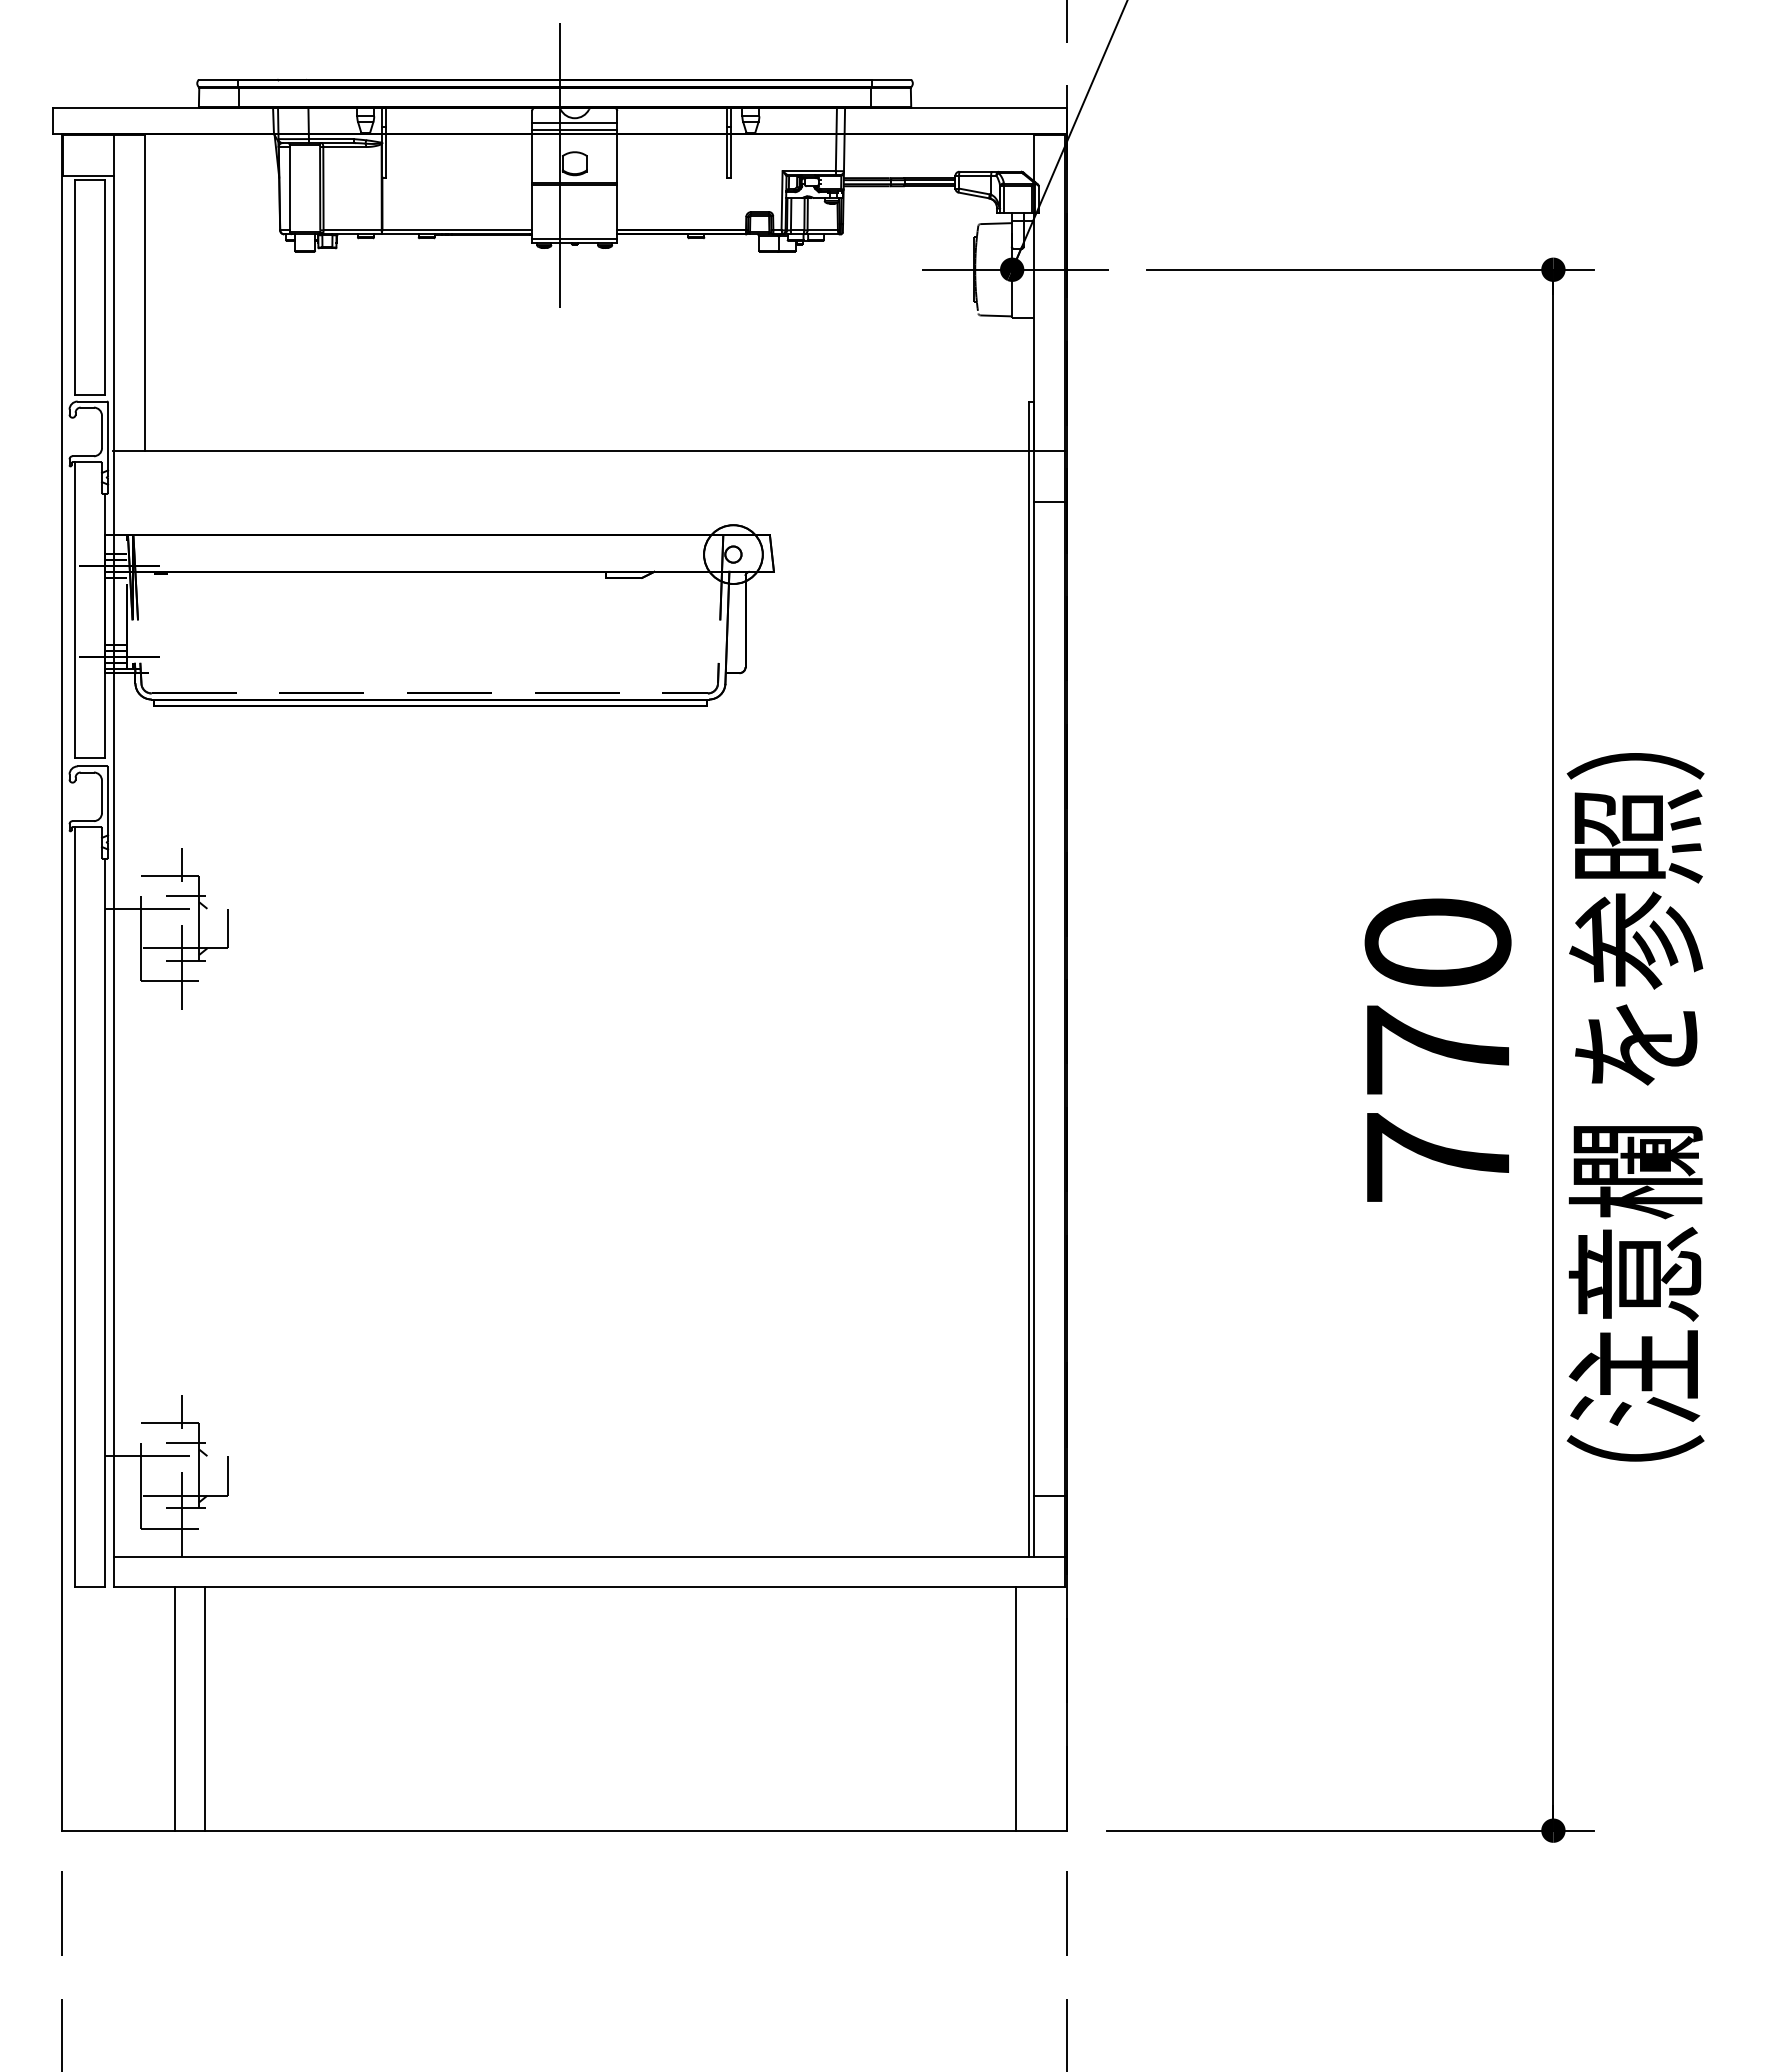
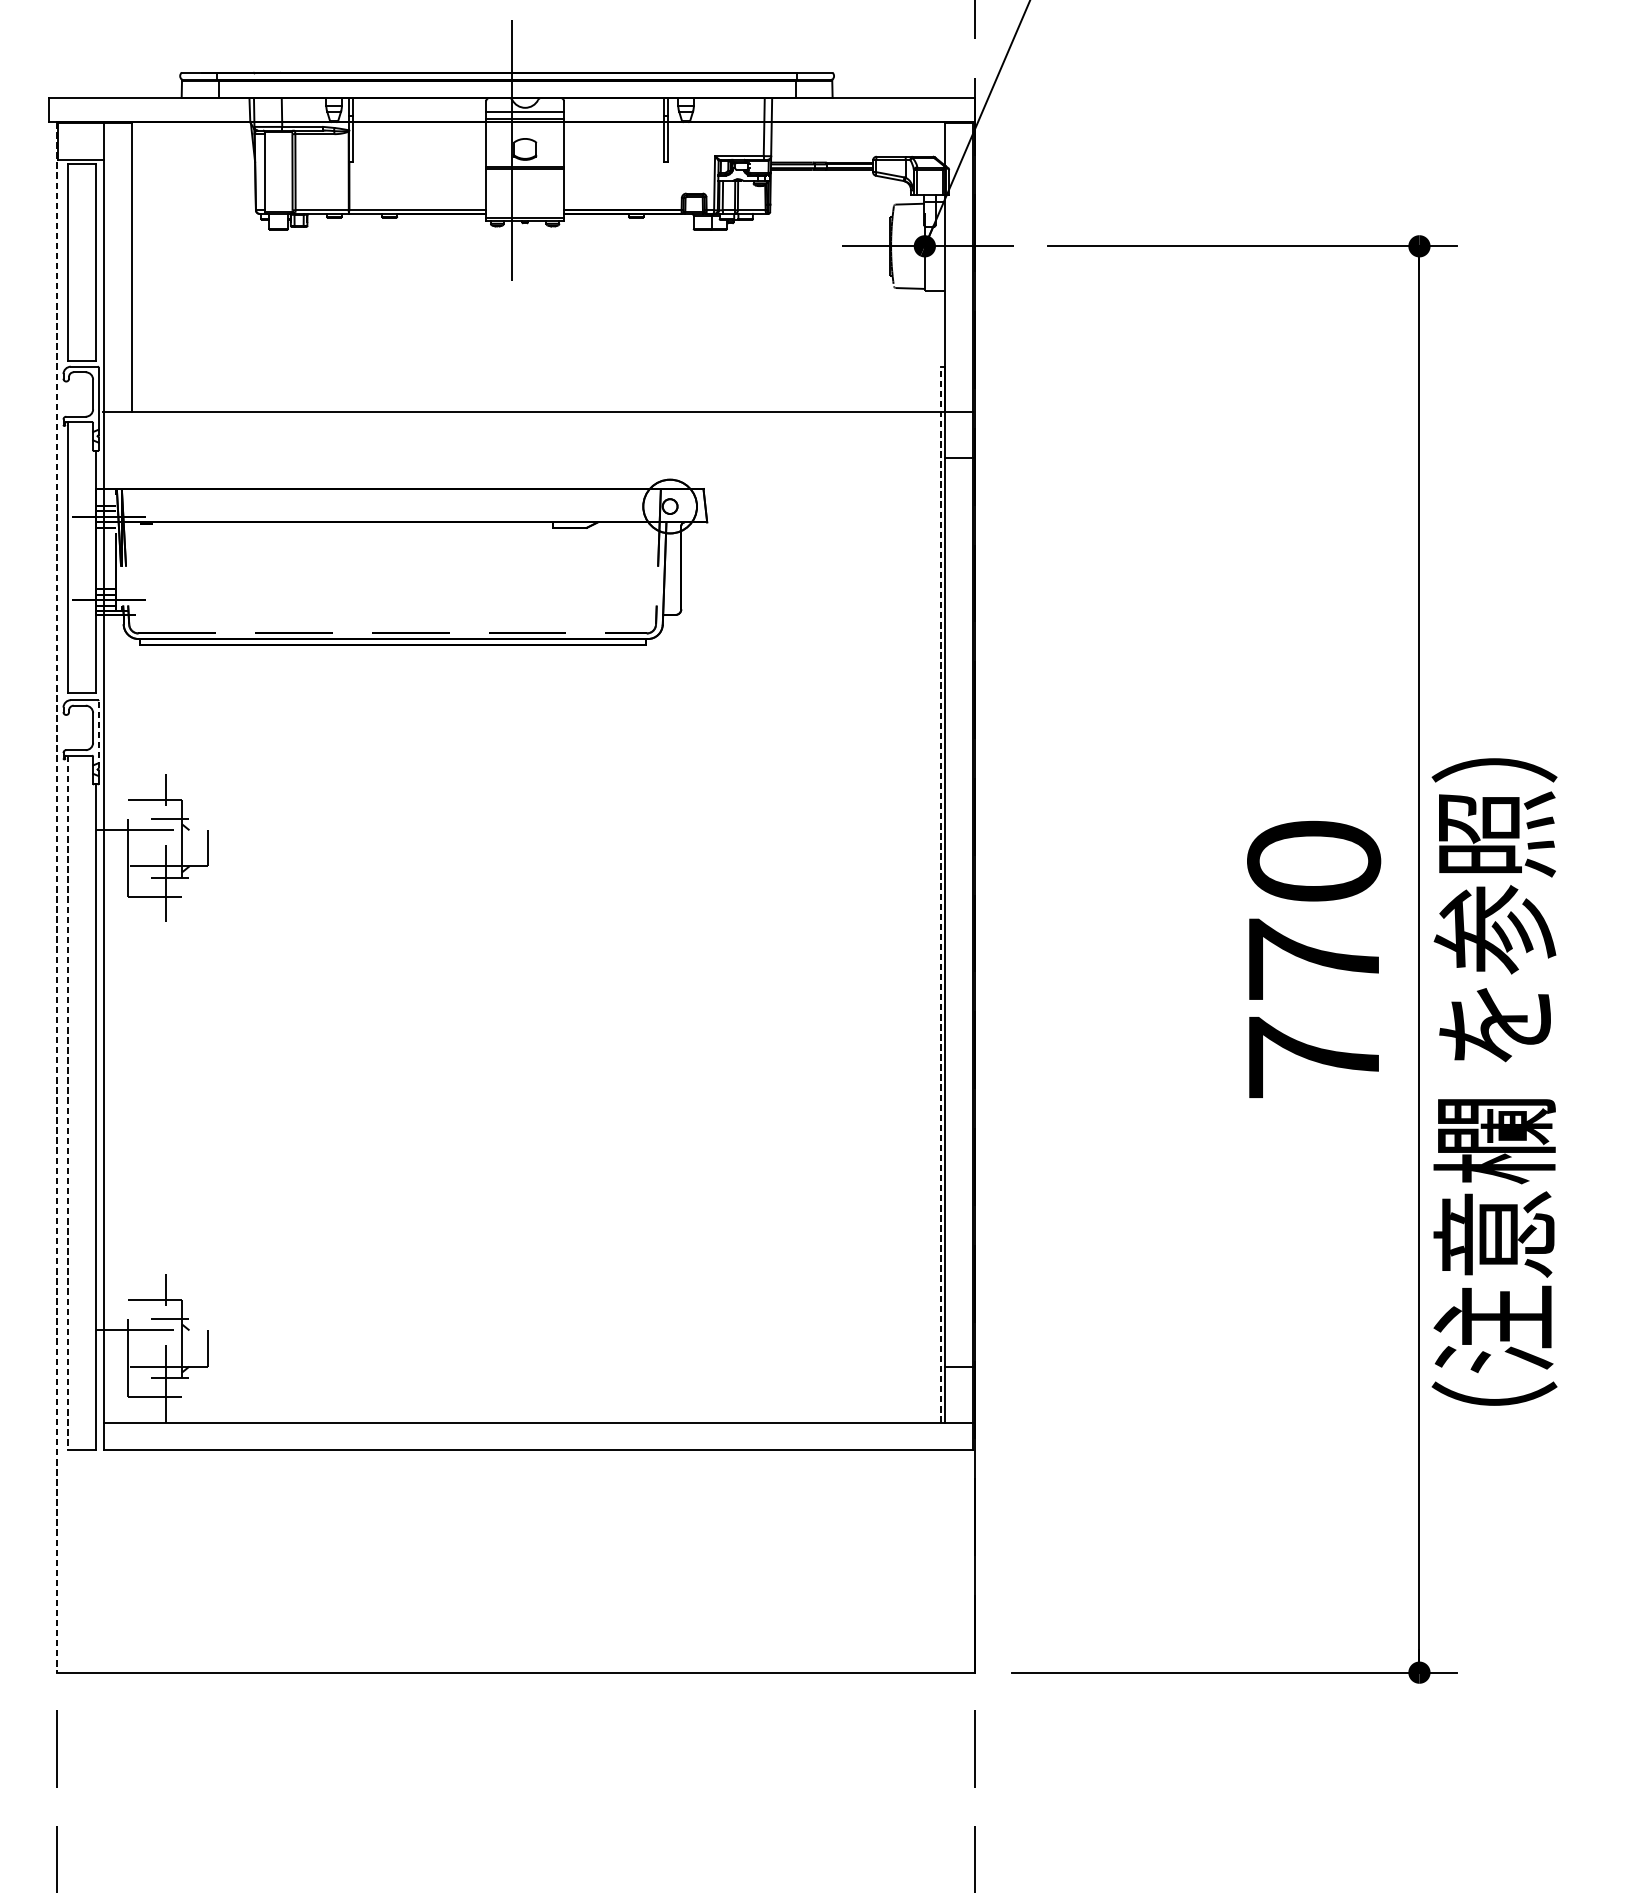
line: (108, 804) -> (99, 734), solid -> dashed
line: (1029, 979) -> (940, 894), solid -> dashed
line: (62, 982) -> (57, 897), solid -> dashed
text: (1635, 1107) -> (1494, 1082), moved
line: (74, 1207) -> (68, 1103), solid -> dashed
line: (174, 1708) -> (159, 1561), removed
line: (205, 1708) -> (187, 1561), removed
line: (1016, 1708) -> (928, 1561), removed

